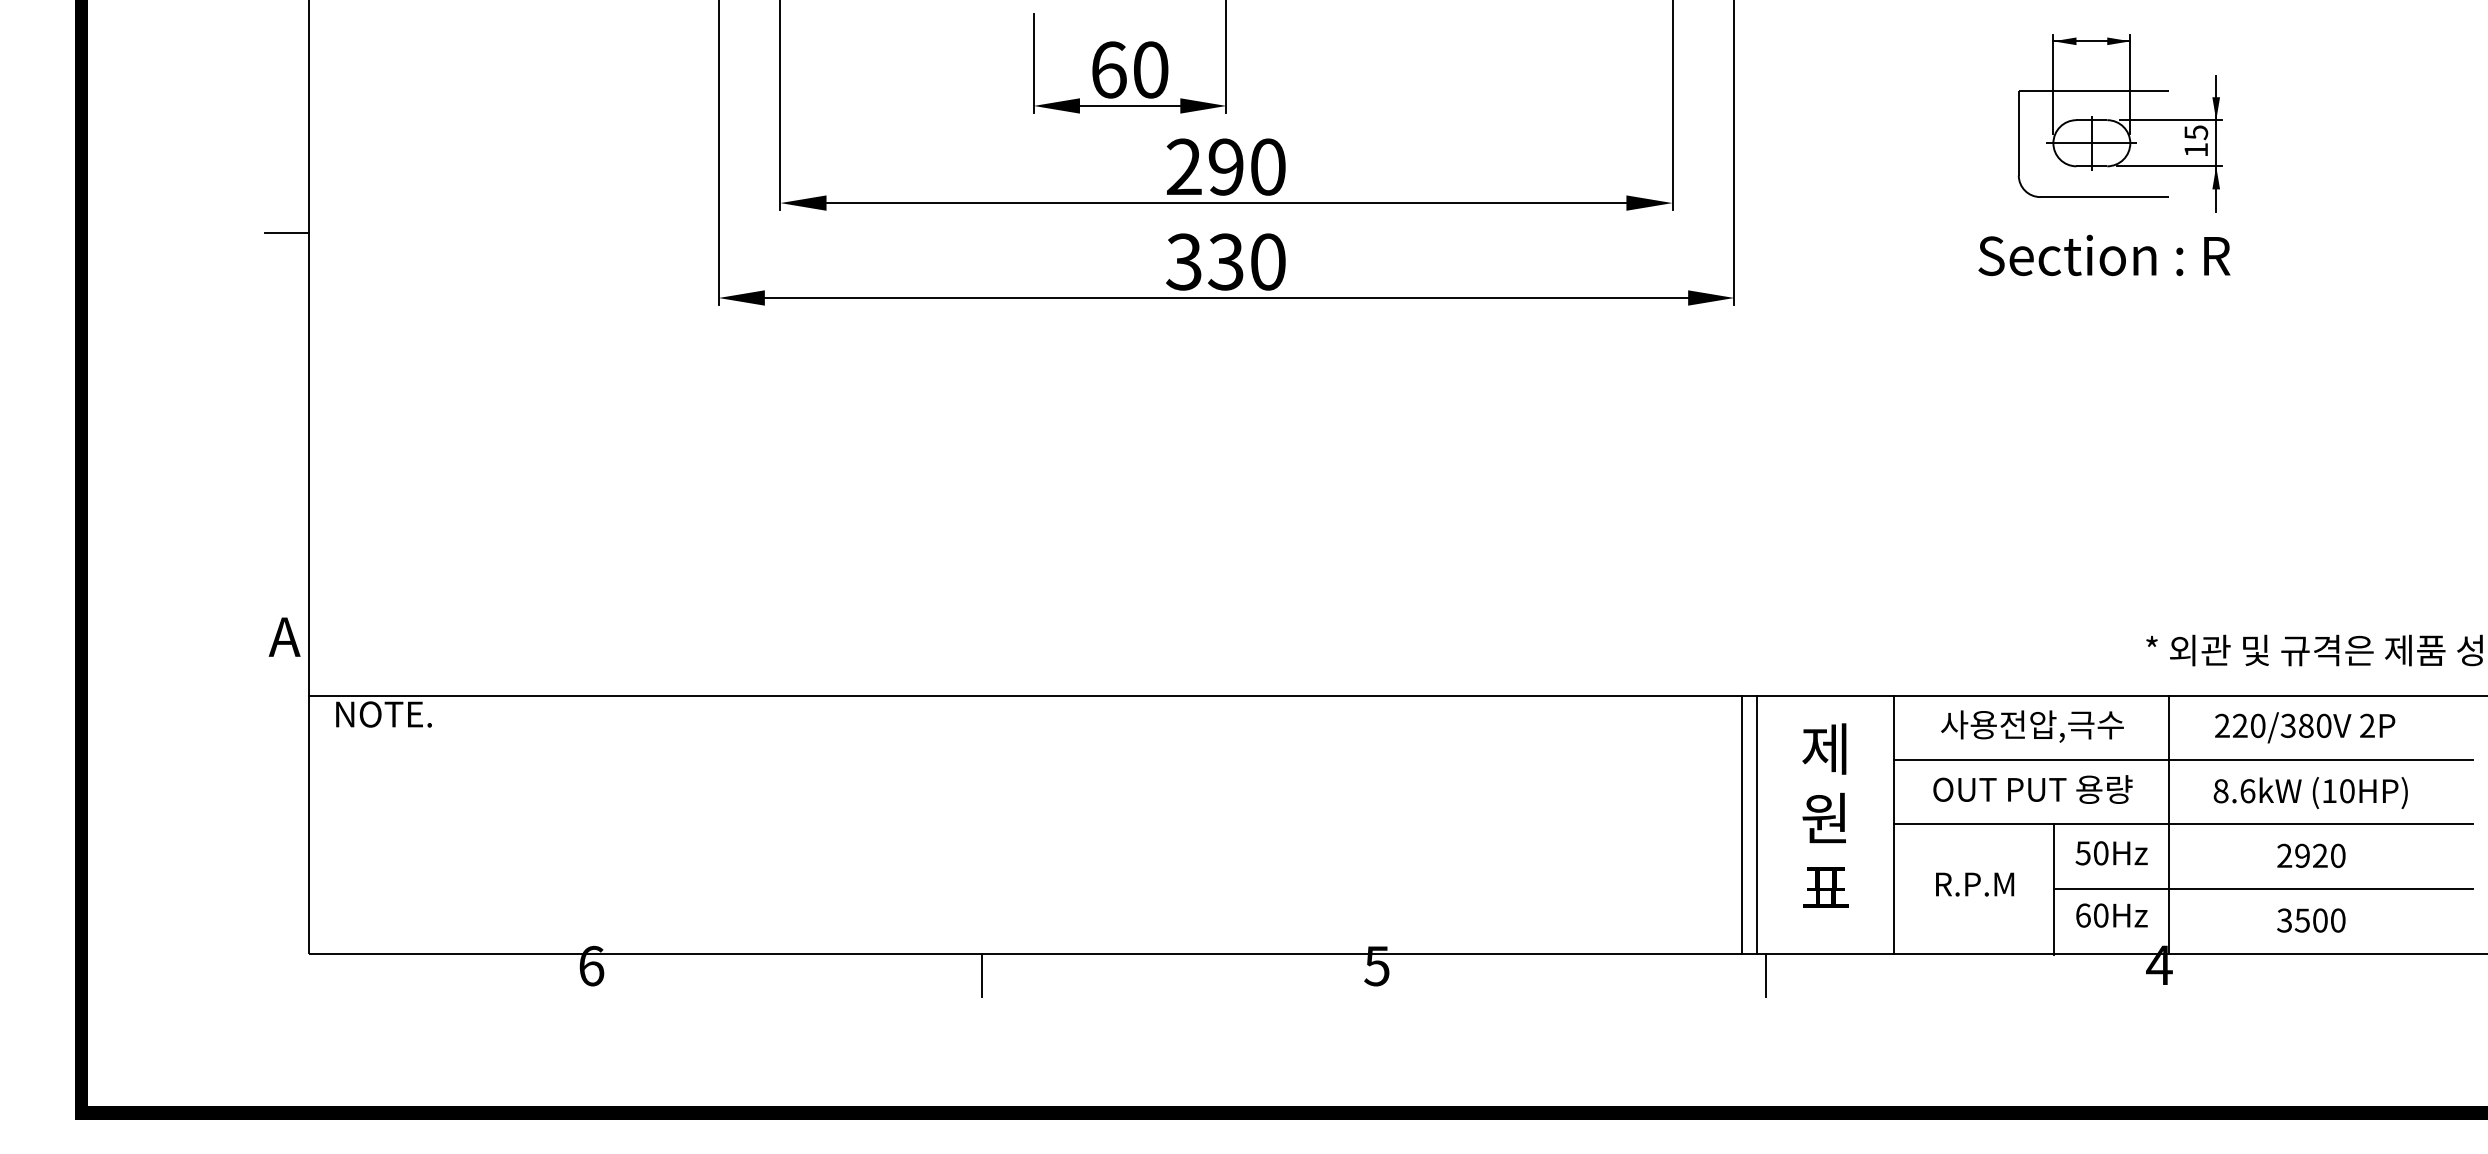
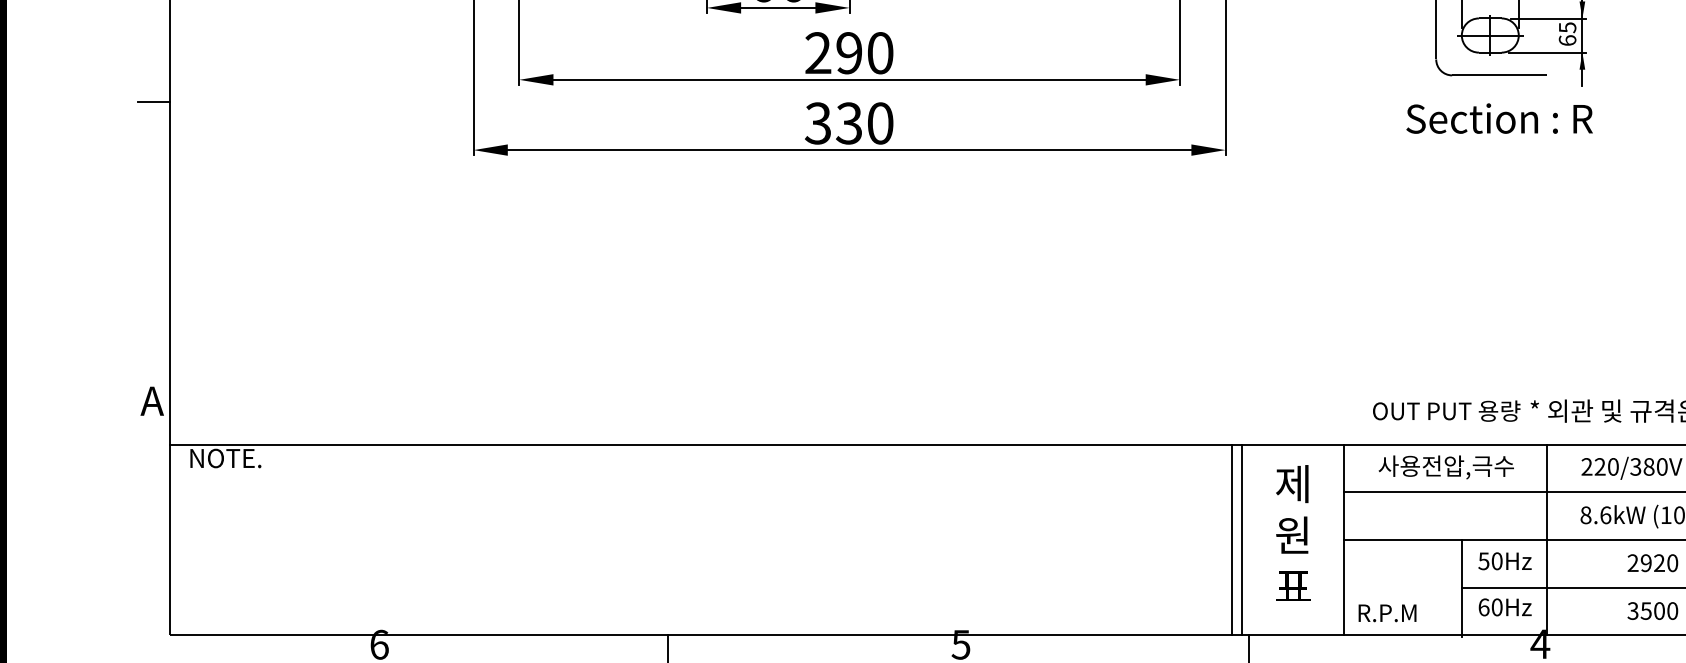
text: (2196, 149) -> (1567, 40), 15 -> 65
text: (2032, 789) -> (1446, 411), moved
text: (1975, 884) -> (1387, 613), moved

